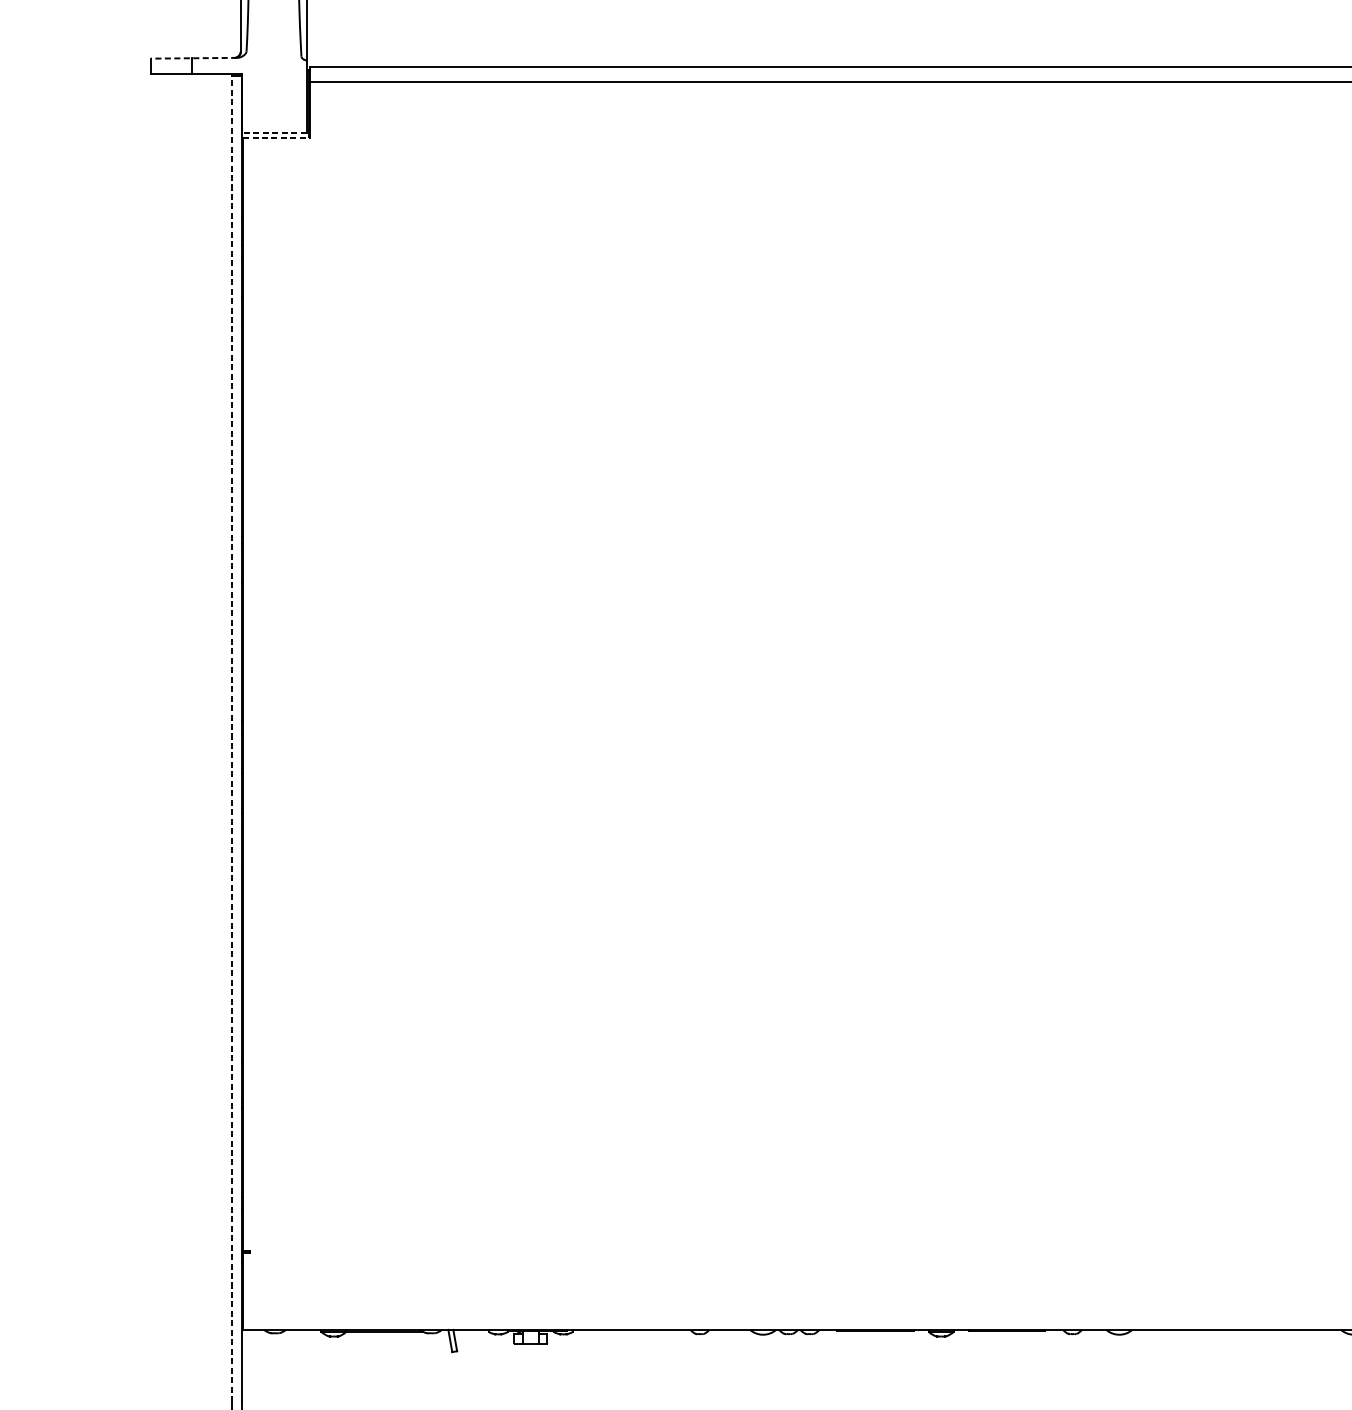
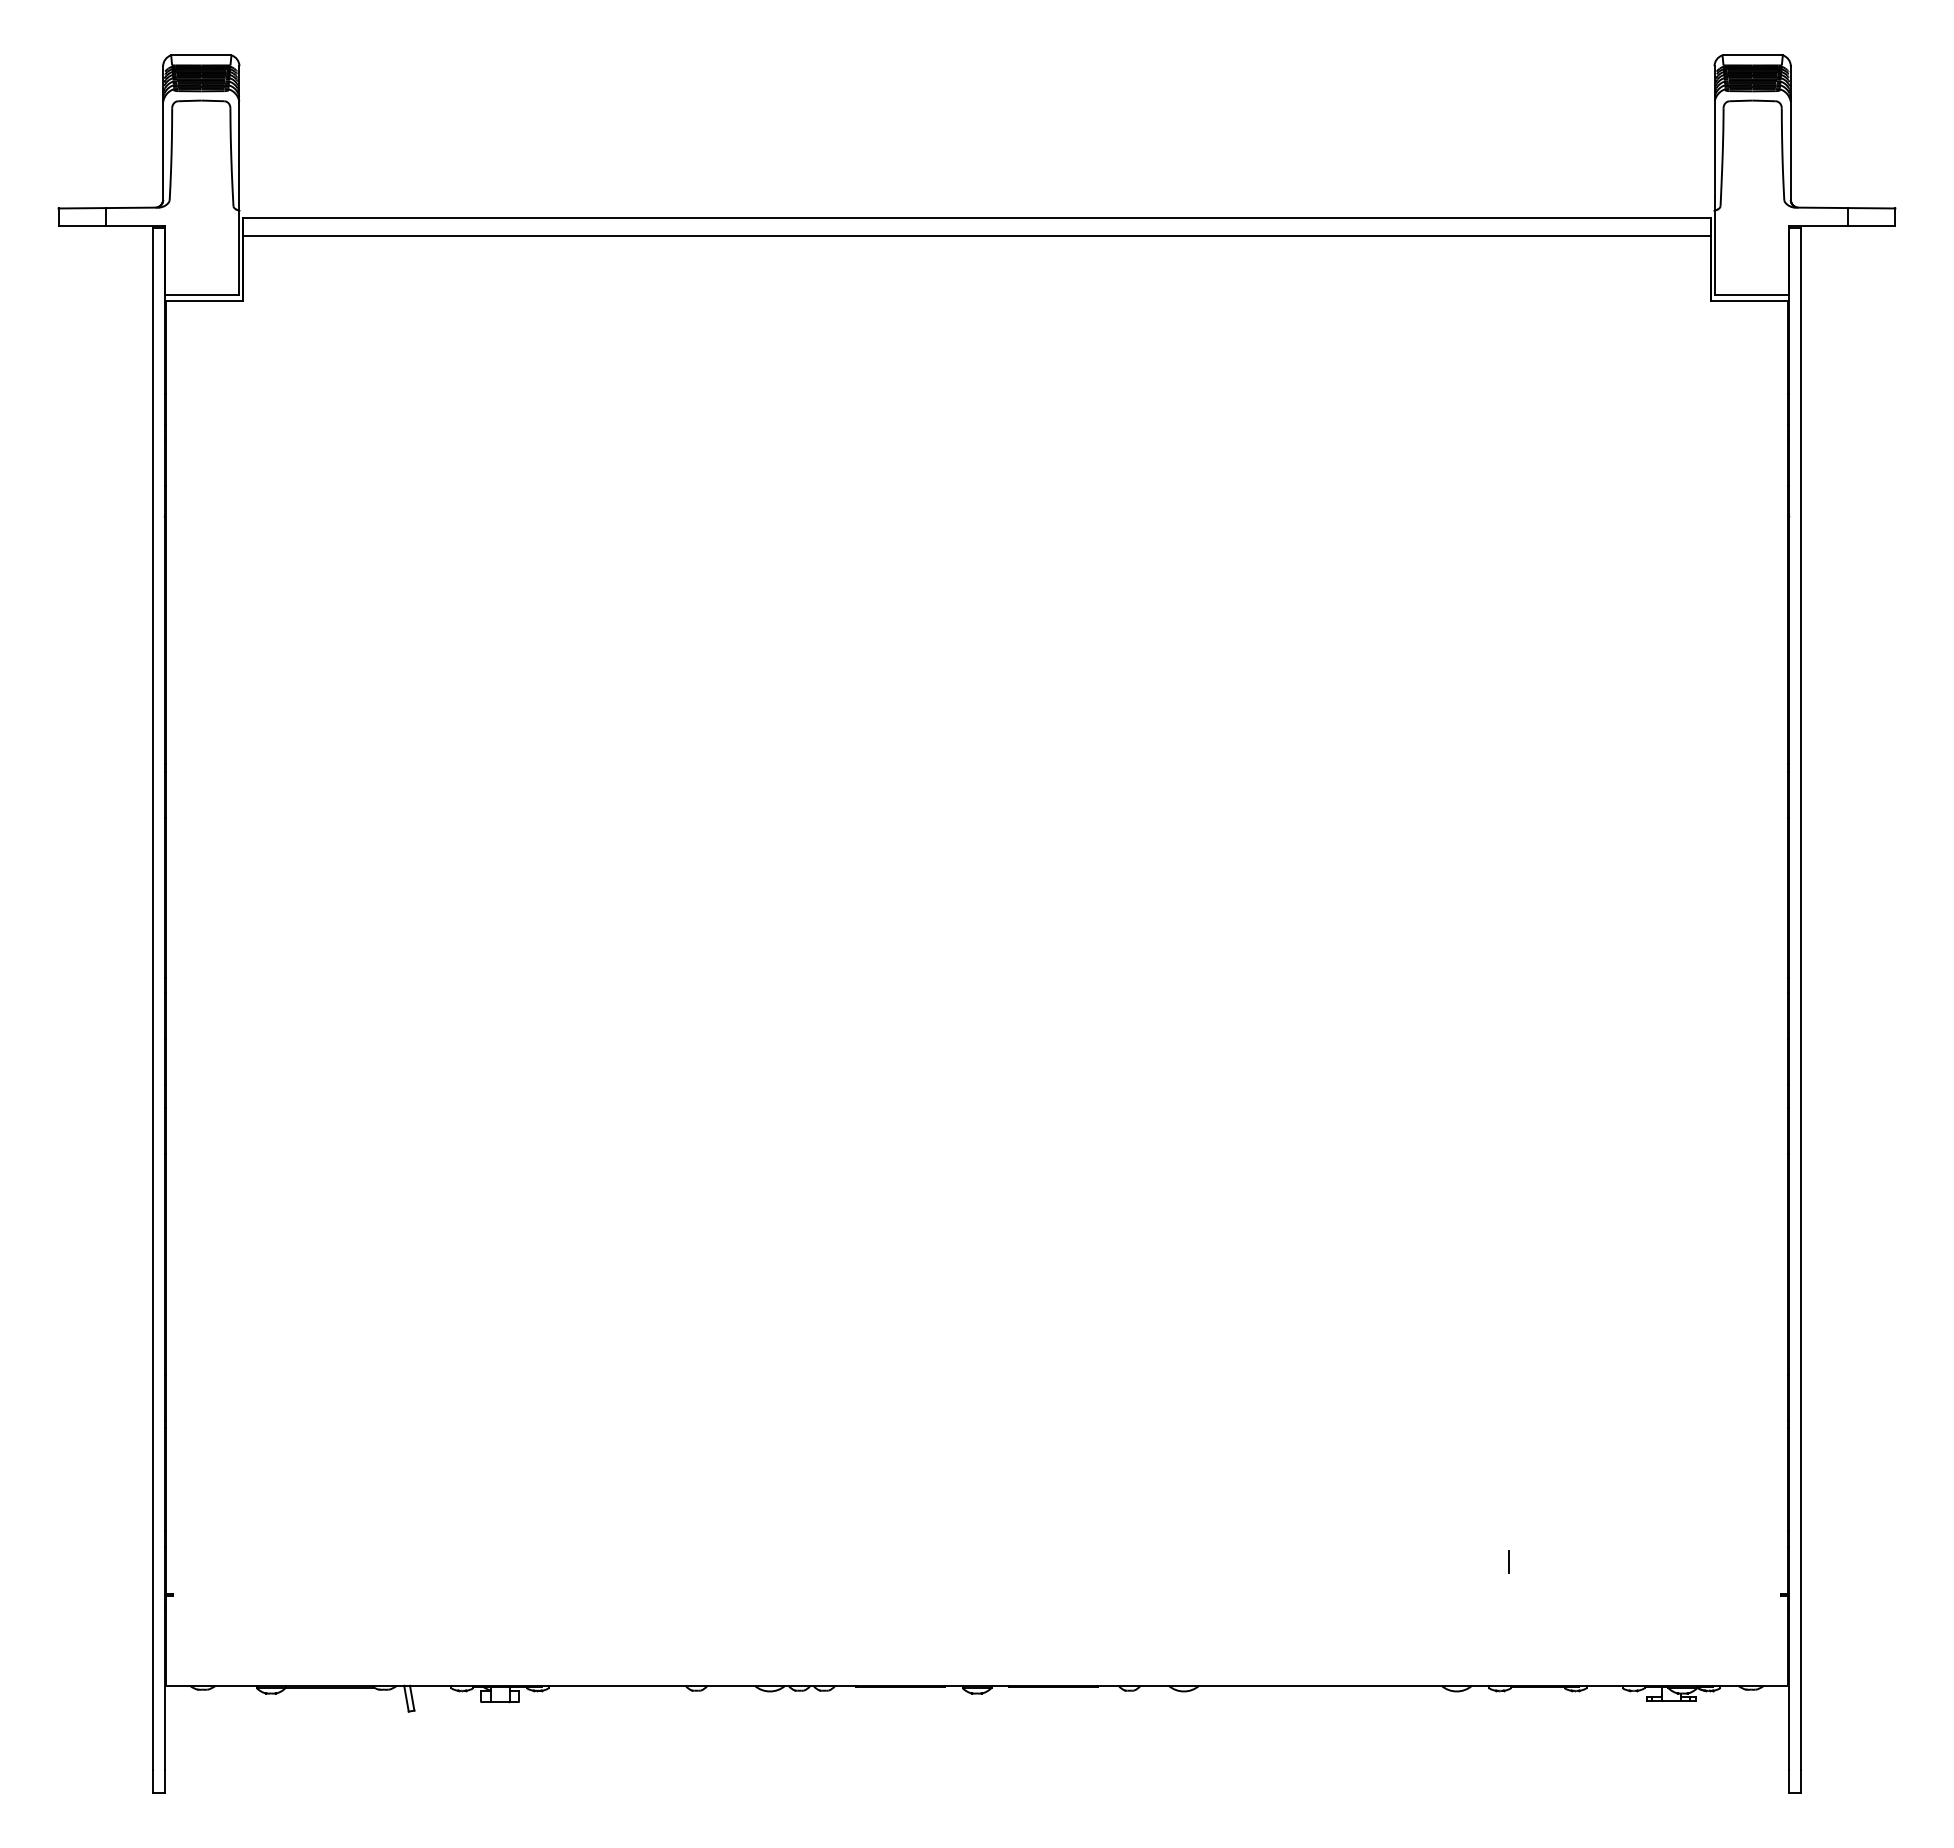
line: (193, 58) -> (108, 208), dashed -> solid
line: (273, 132) -> (201, 294), dashed -> solid
line: (276, 137) -> (204, 300), dashed -> solid
line: (232, 739) -> (153, 999), dashed -> solid

